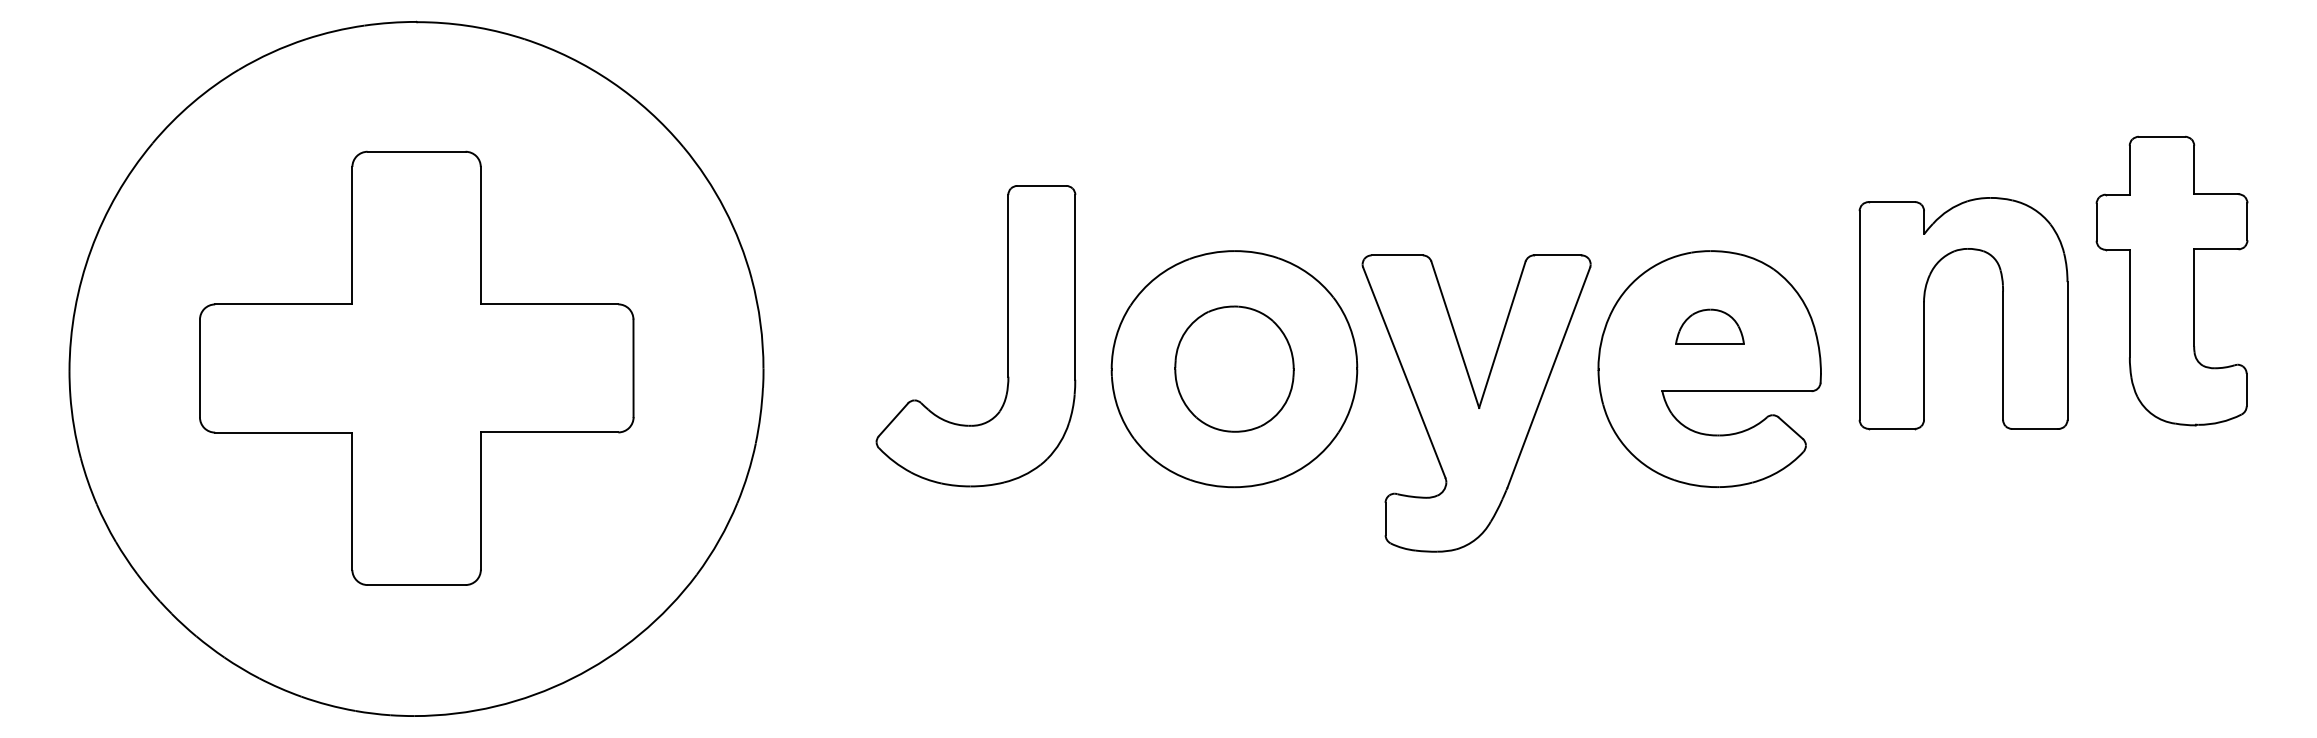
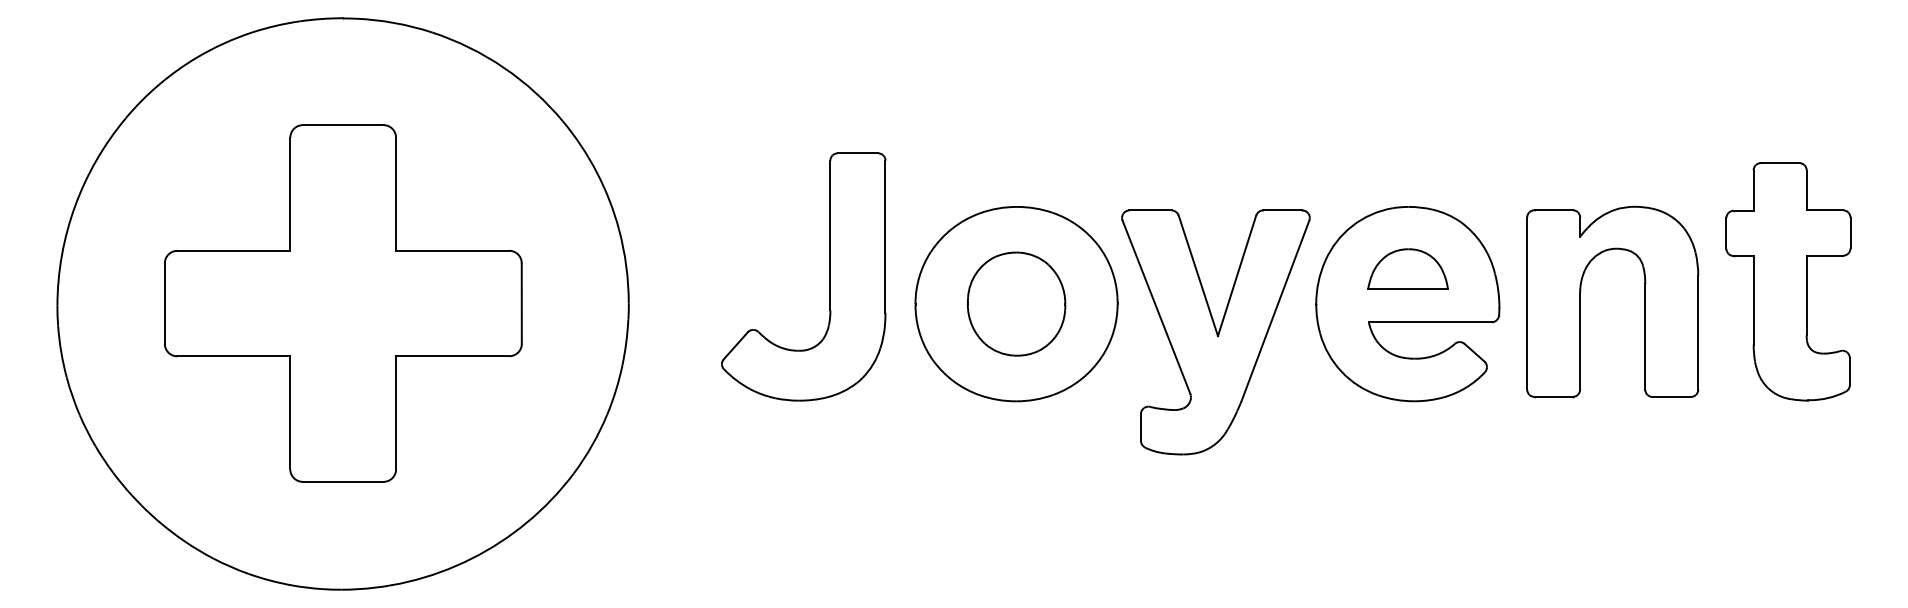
part: (2171, 280) -> (1788, 281), moved
part: (1924, 313) -> (1580, 301), moved
part: (1709, 326) -> (1407, 269), size x1.43

